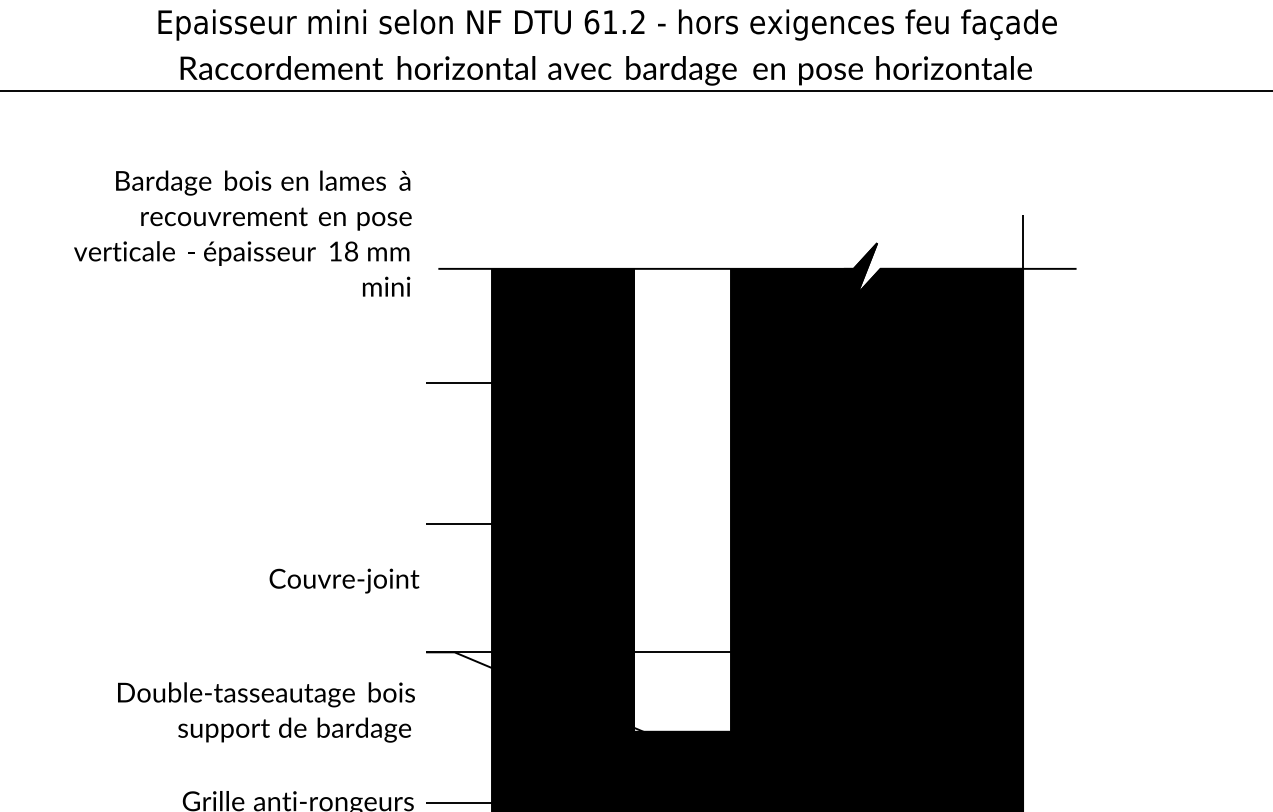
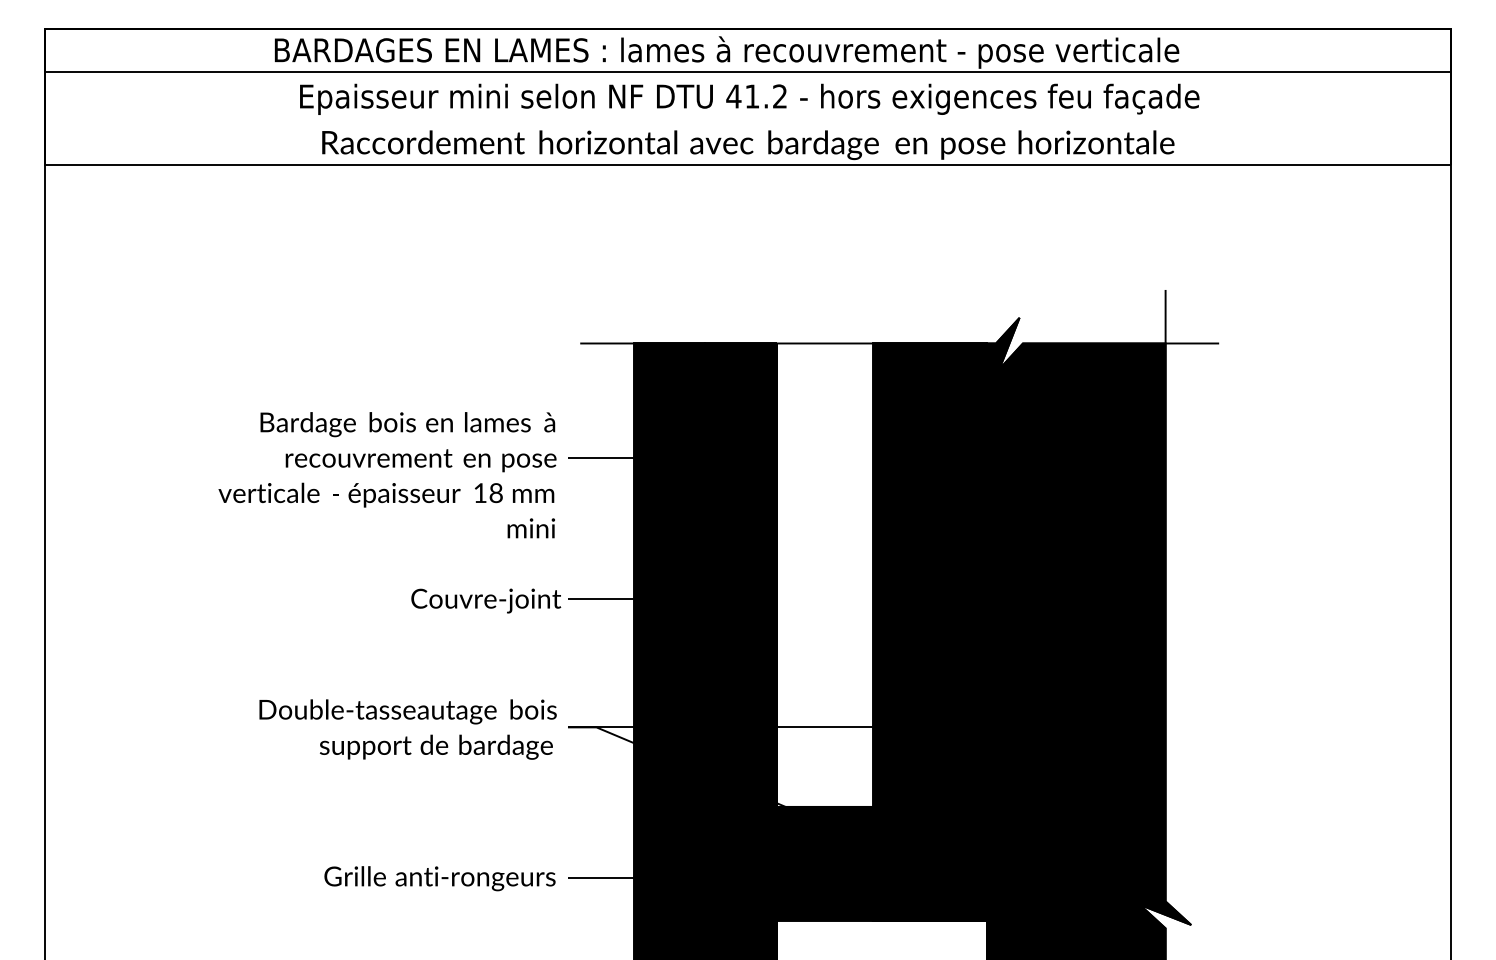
text: (591, 22) -> (733, 96), 61.2 -> 41.2
text: (242, 233) -> (387, 475), moved
text: (344, 580) -> (486, 600), moved
text: (265, 712) -> (407, 729), moved

